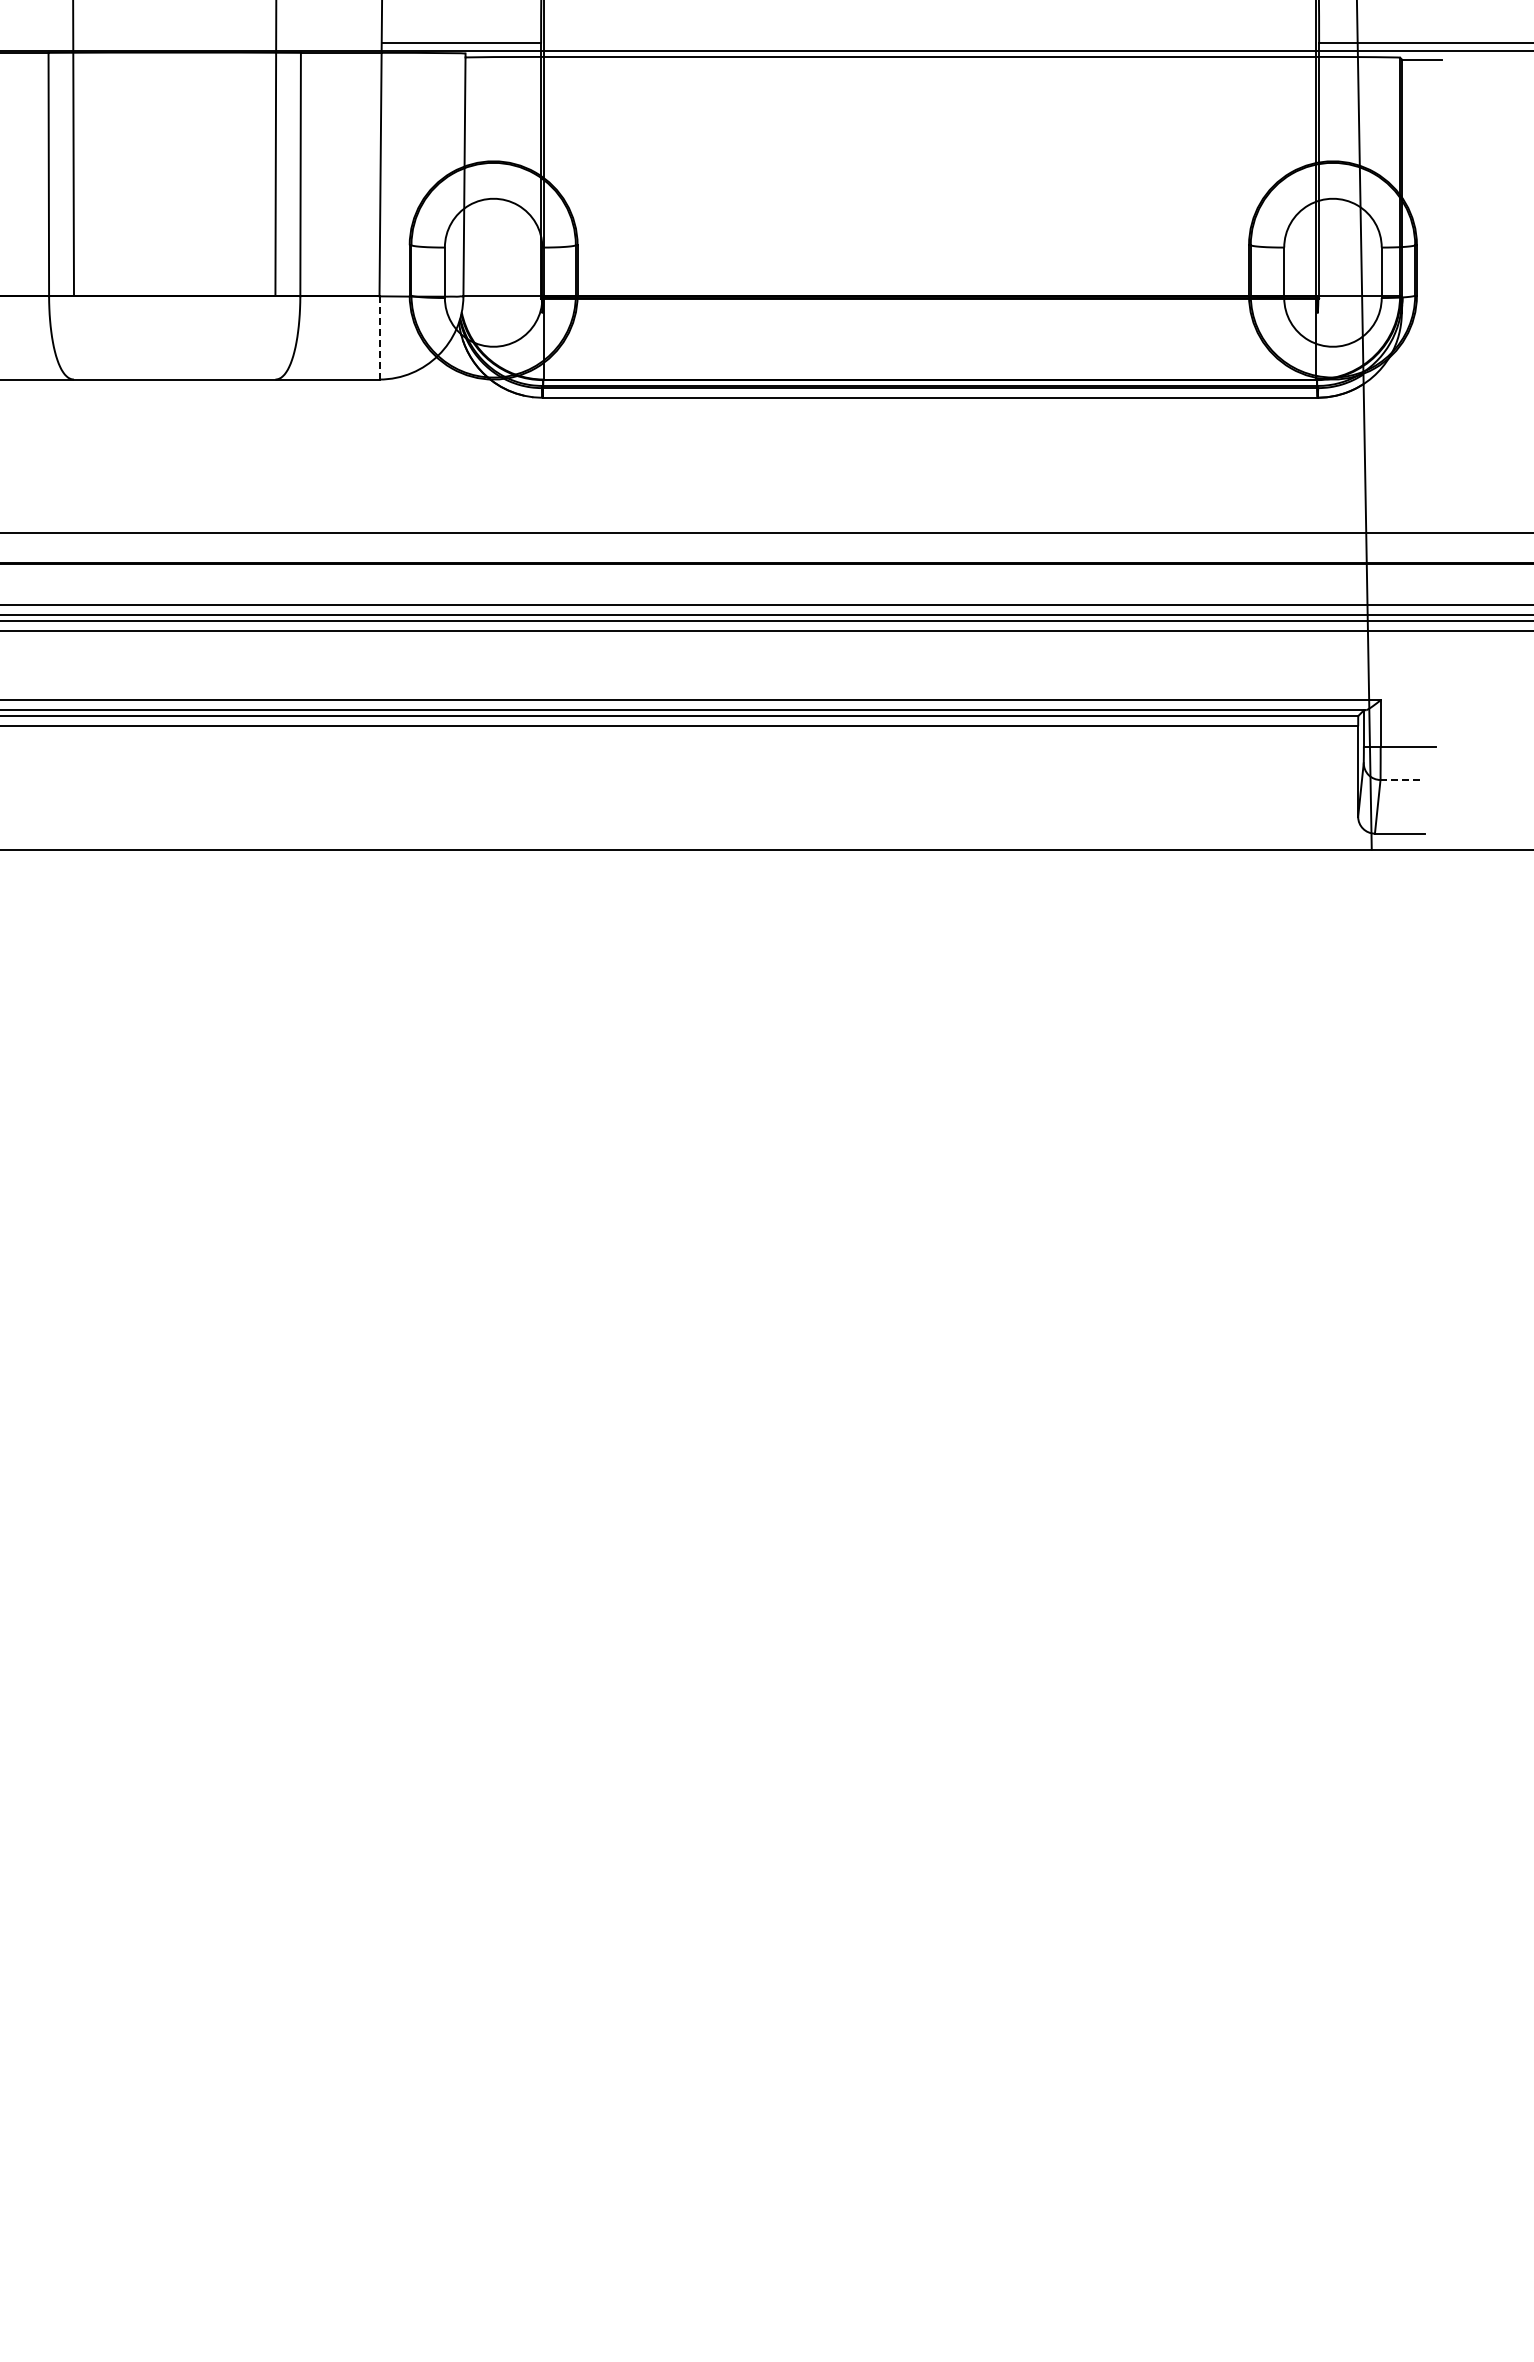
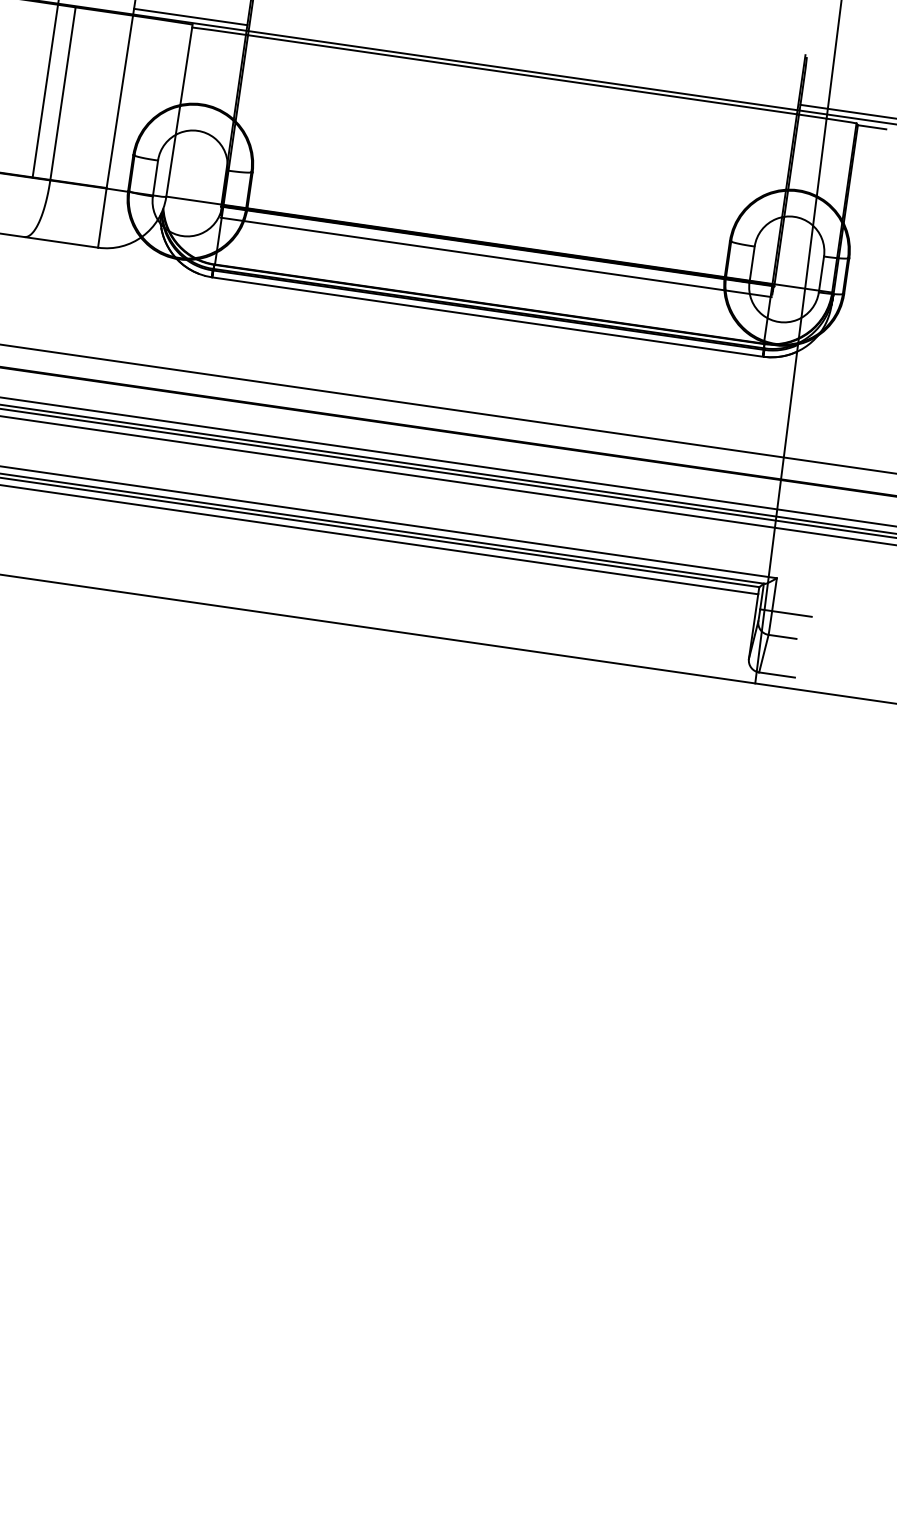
line: (929, 313) -> (495, 257), added
line: (379, 337) -> (102, 217), dashed -> solid
line: (1400, 780) -> (782, 637), dashed -> solid

